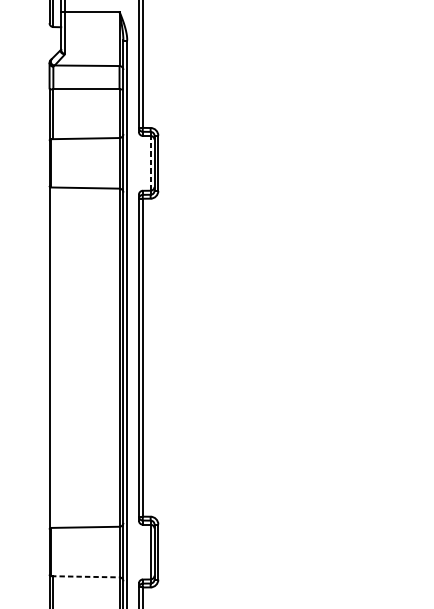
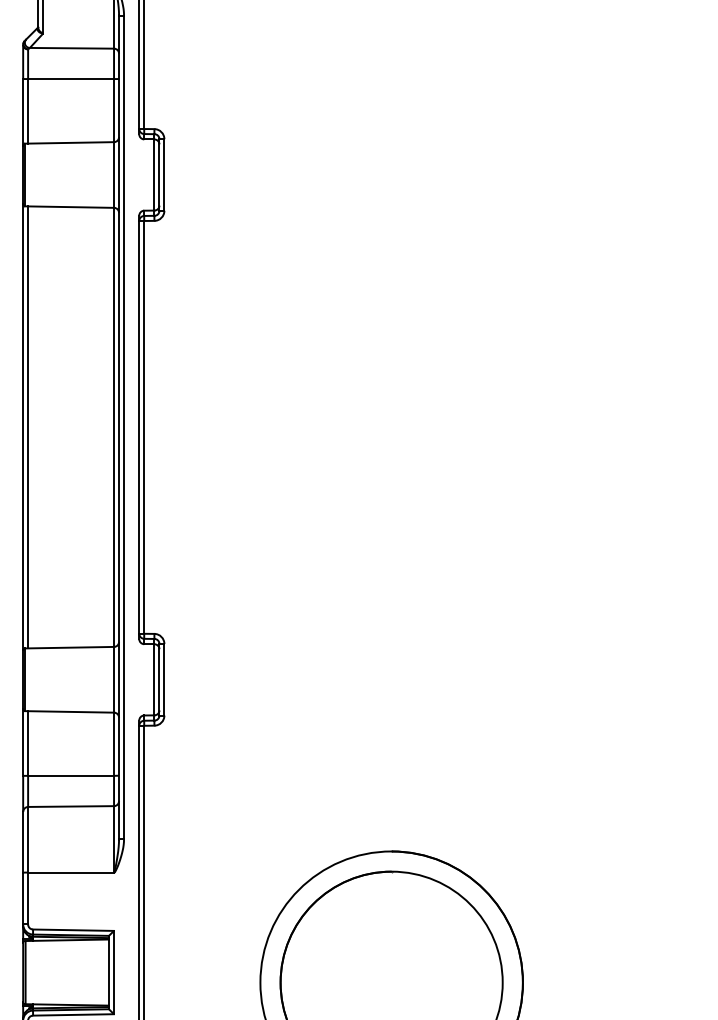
line: (150, 163) -> (154, 175), dashed -> solid
line: (53, 357) -> (28, 427), added
line: (85, 576) -> (69, 711), dashed -> solid

